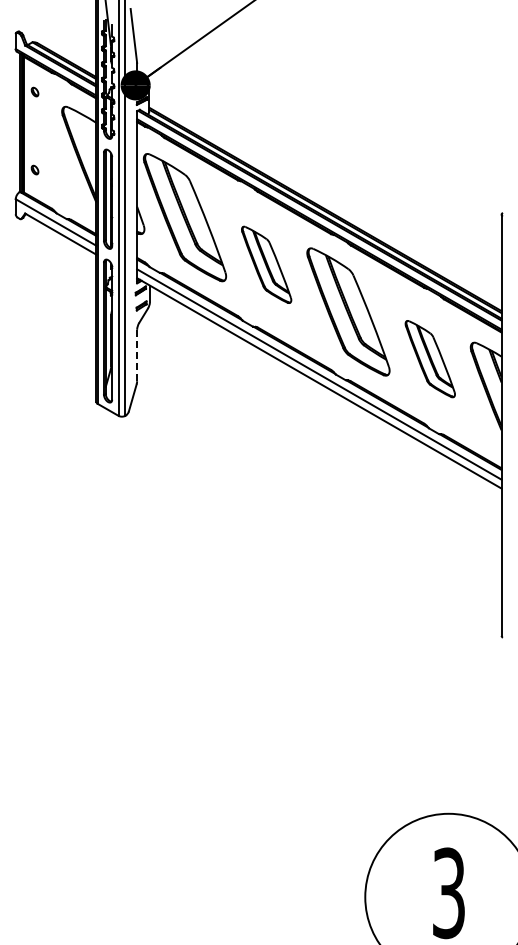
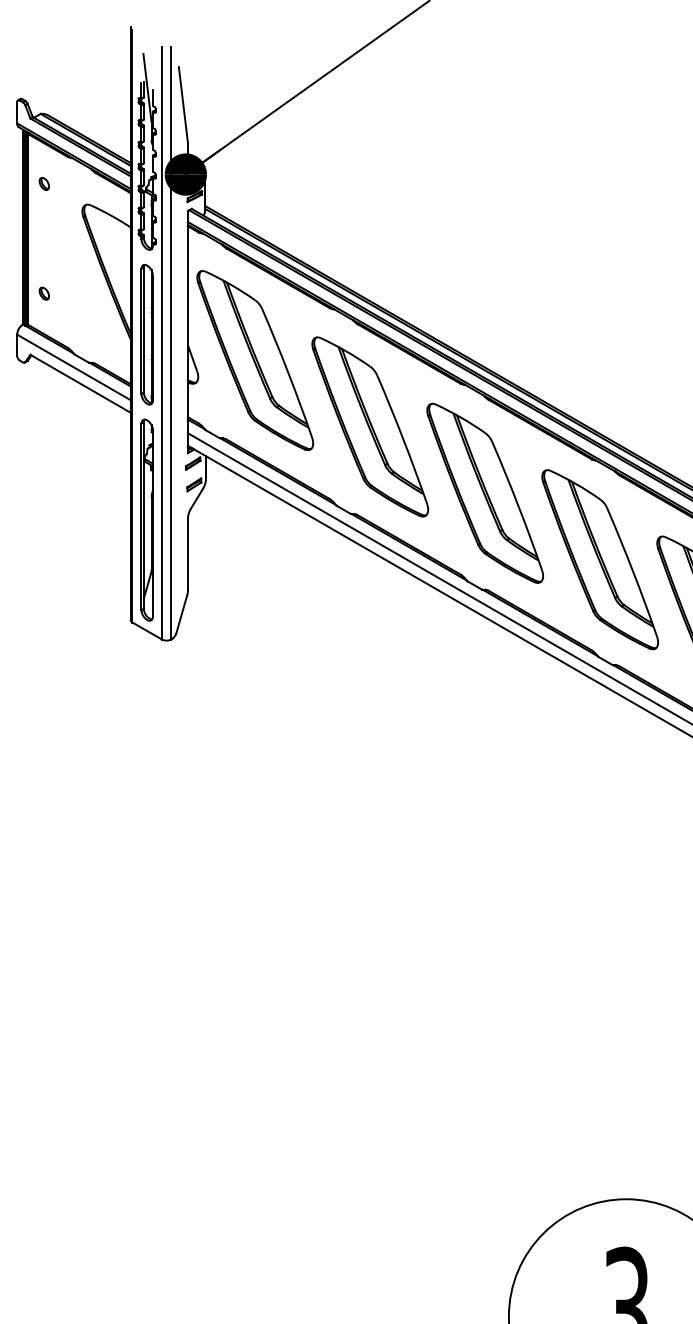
part: (266, 264) -> (369, 426), size x1.67
line: (137, 355) -> (188, 554), dashed -> solid
part: (430, 358) -> (600, 558), size x1.67

